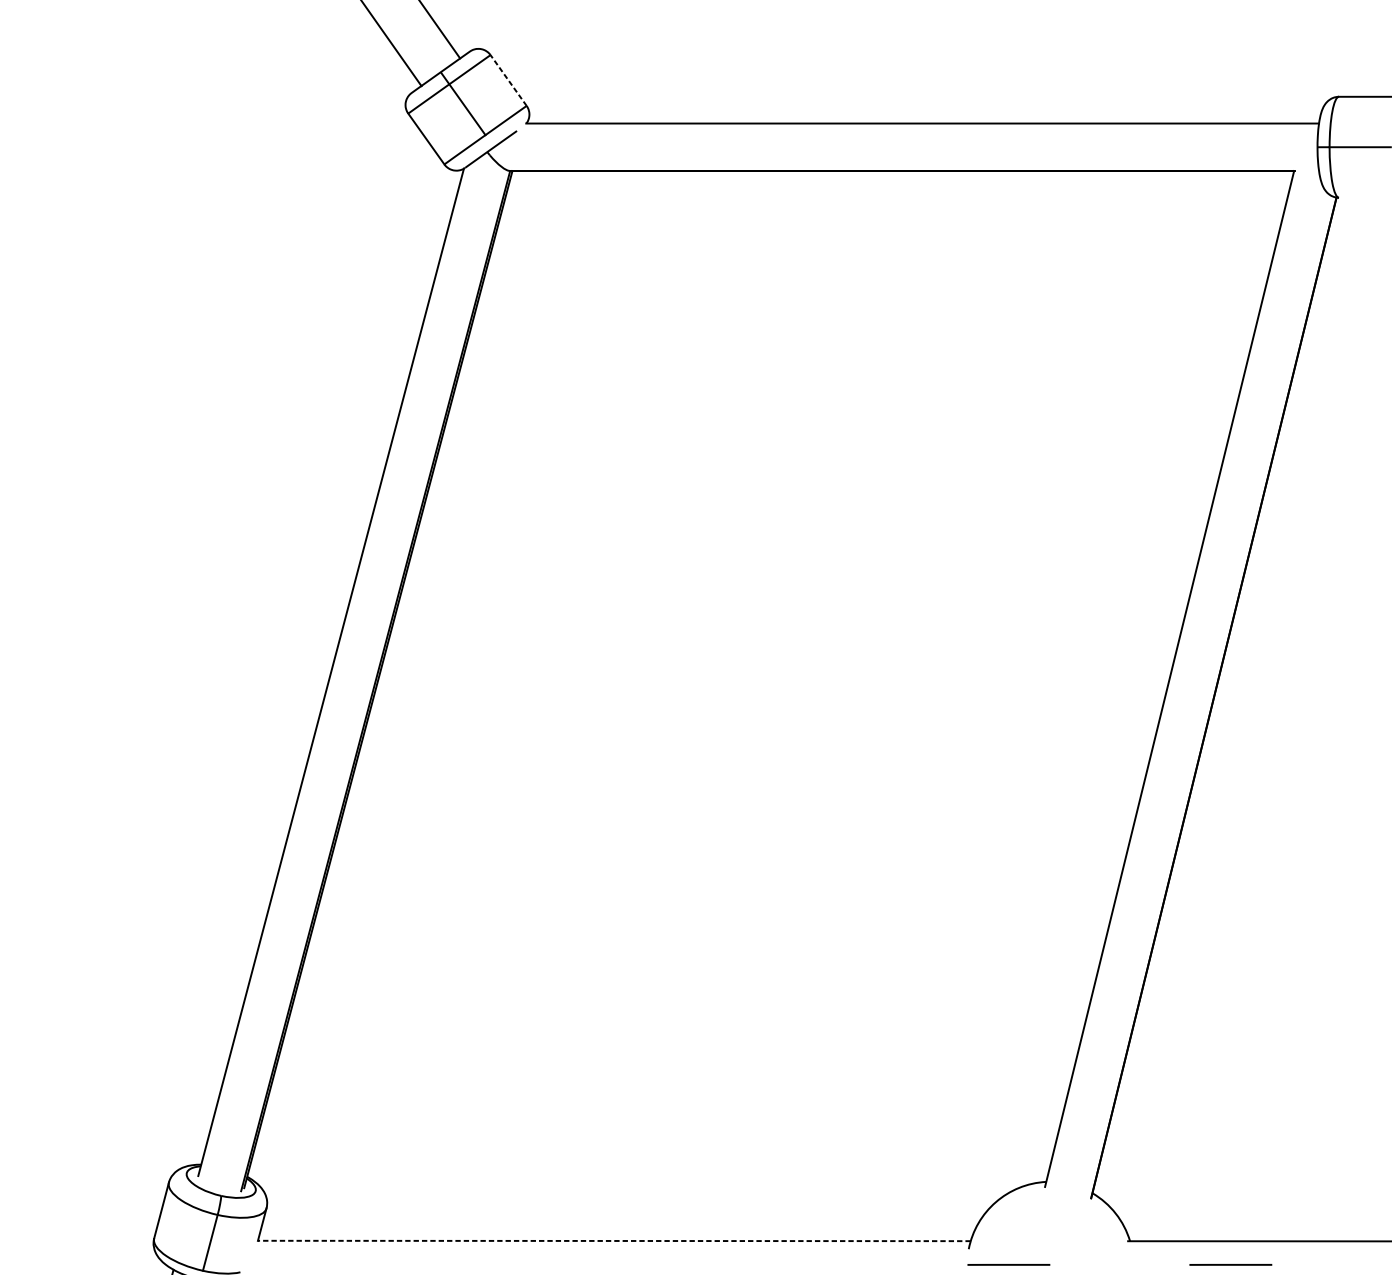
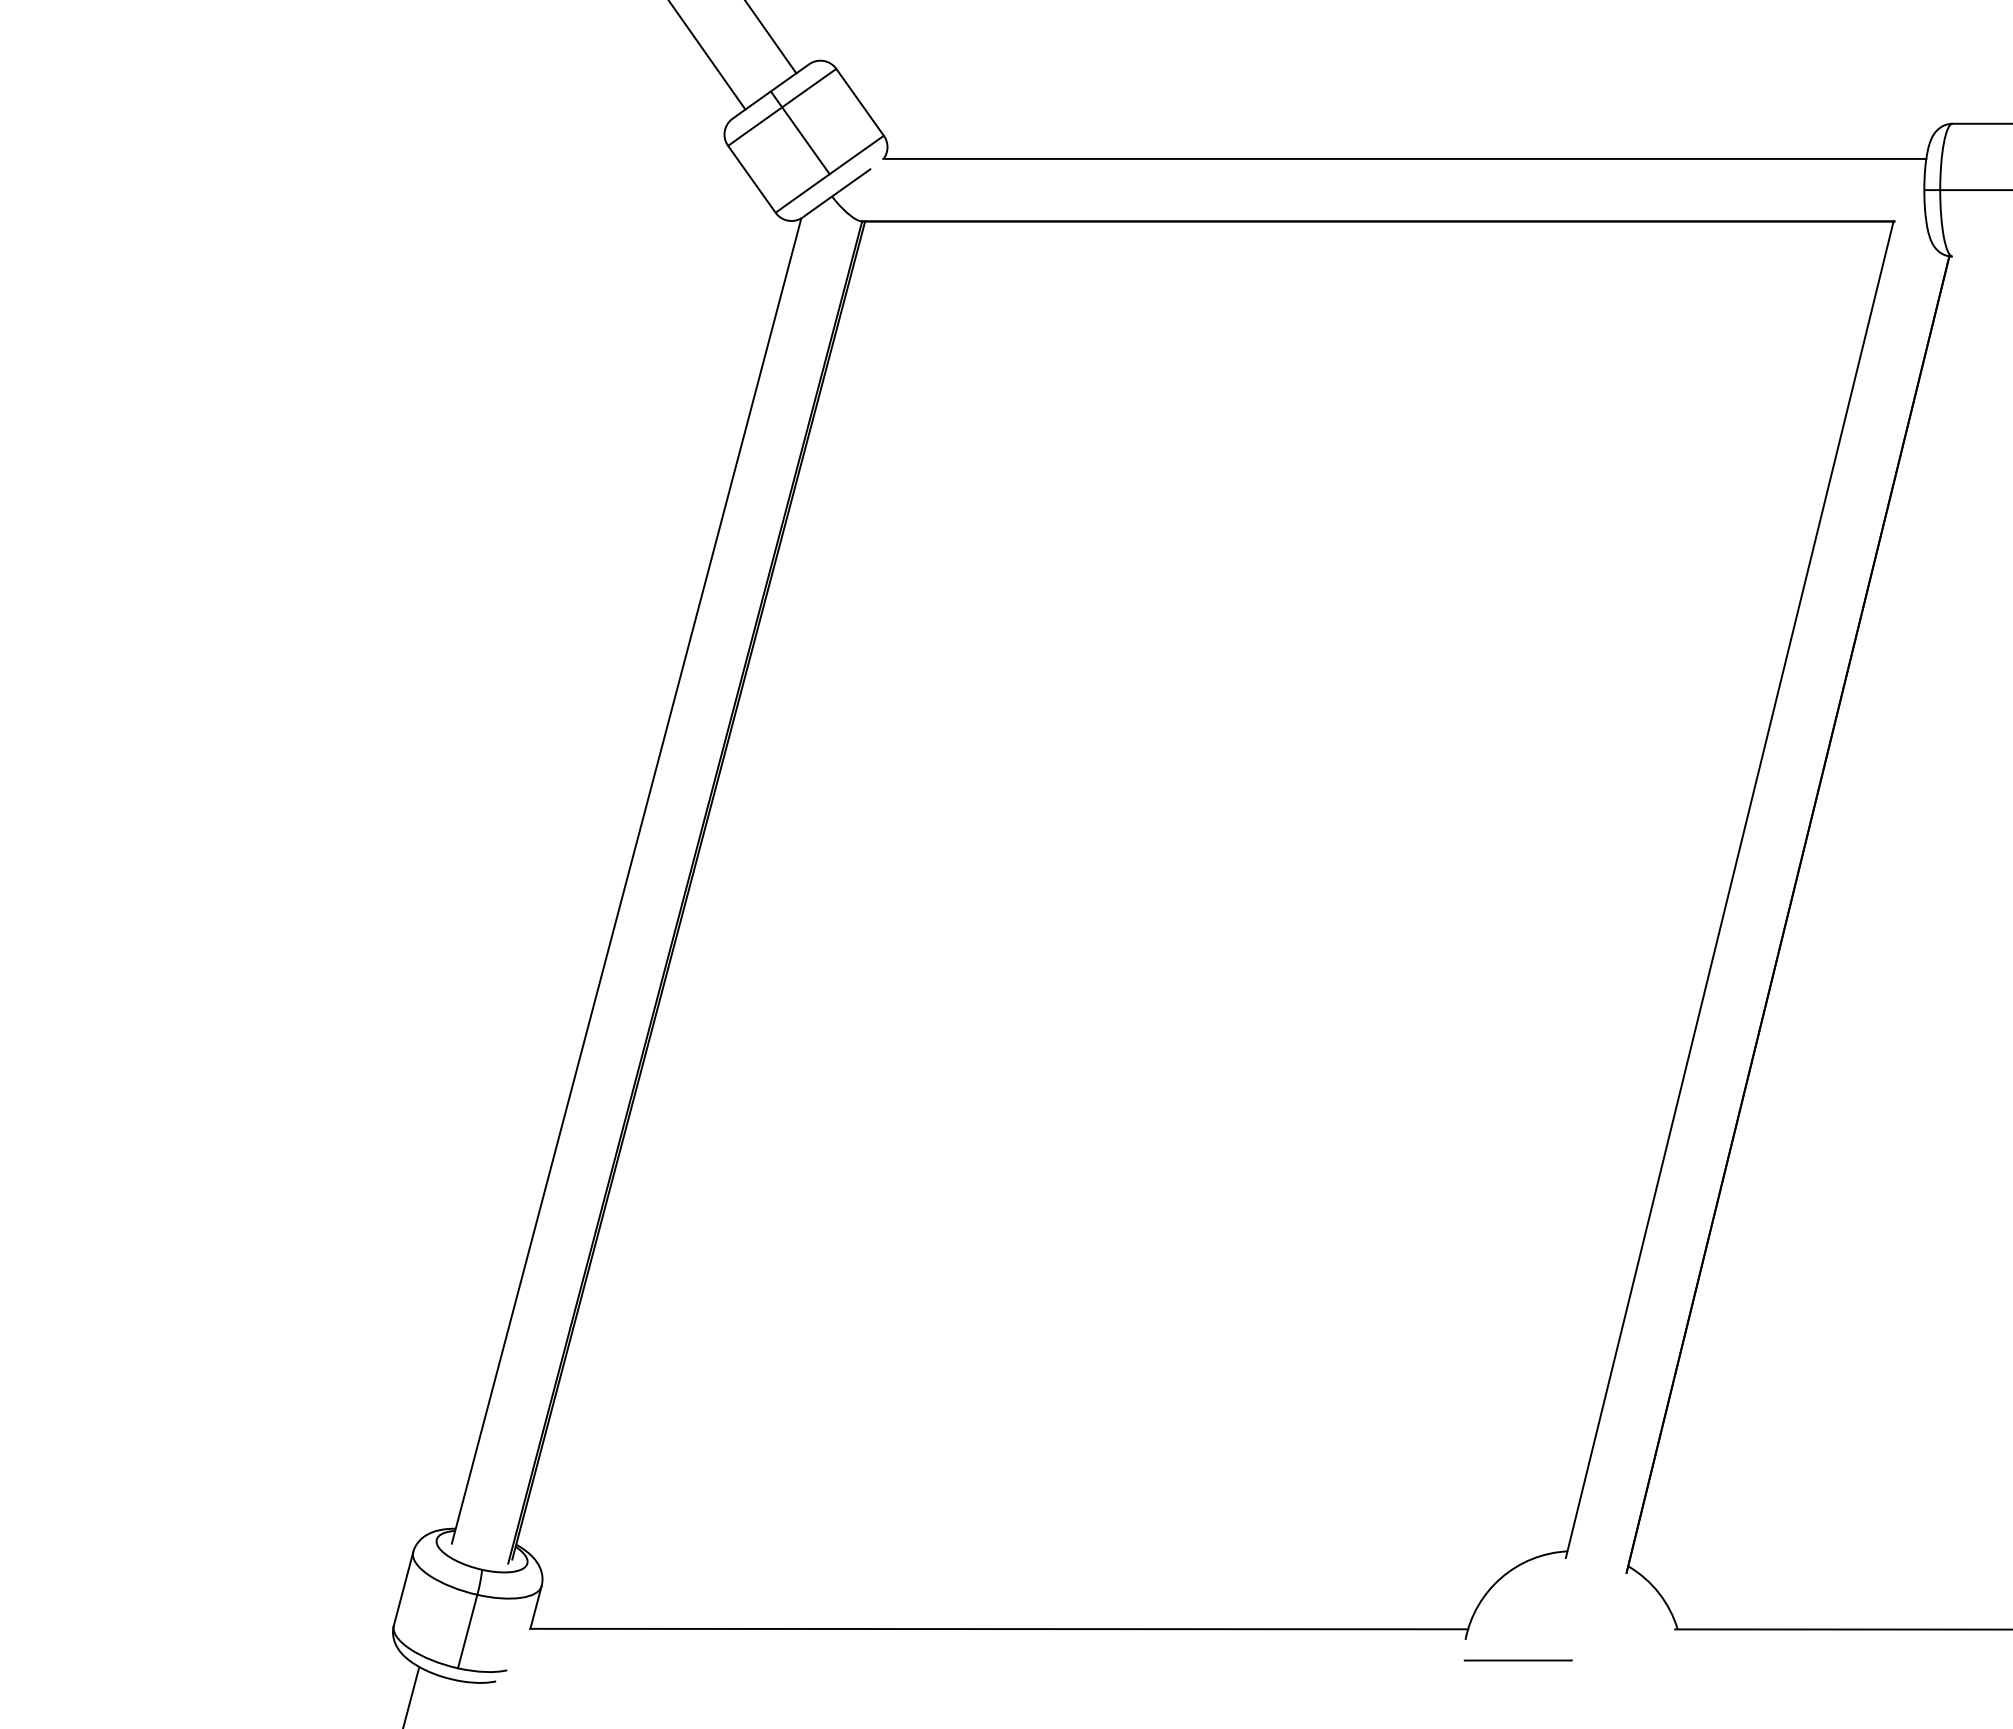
line: (508, 79) -> (859, 101), dashed -> solid
line: (614, 1241) -> (999, 1629), dashed -> solid
line: (1230, 1264) -> (1809, 1660), removed

